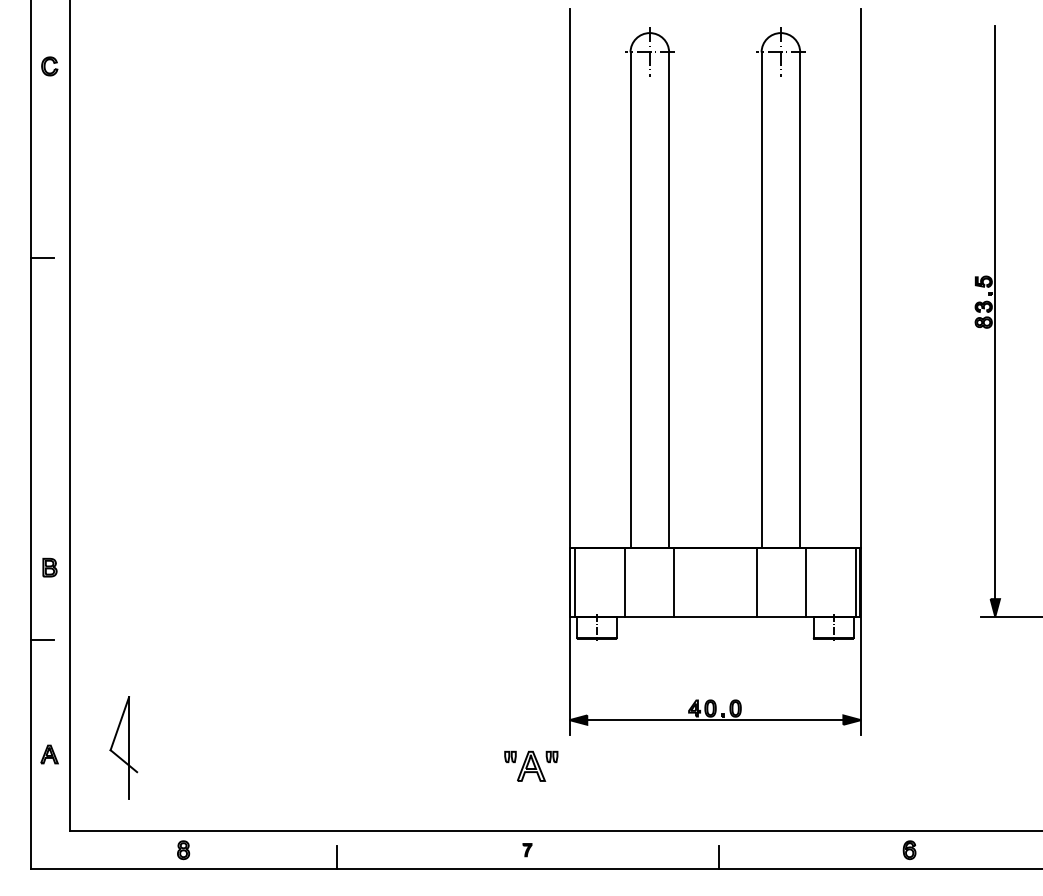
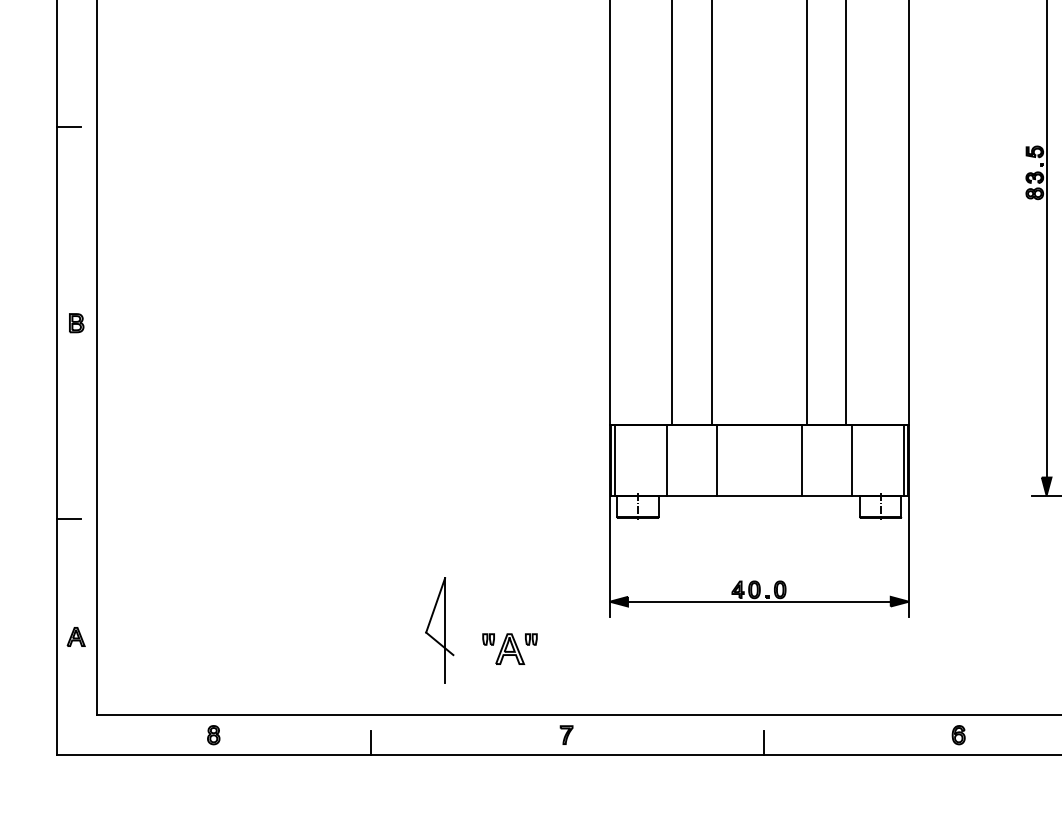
part: (49, 567) -> (76, 322), moved
part: (123, 747) -> (439, 629), moved
part: (531, 765) -> (510, 648), moved
part: (527, 849) -> (566, 734), size x1.43

